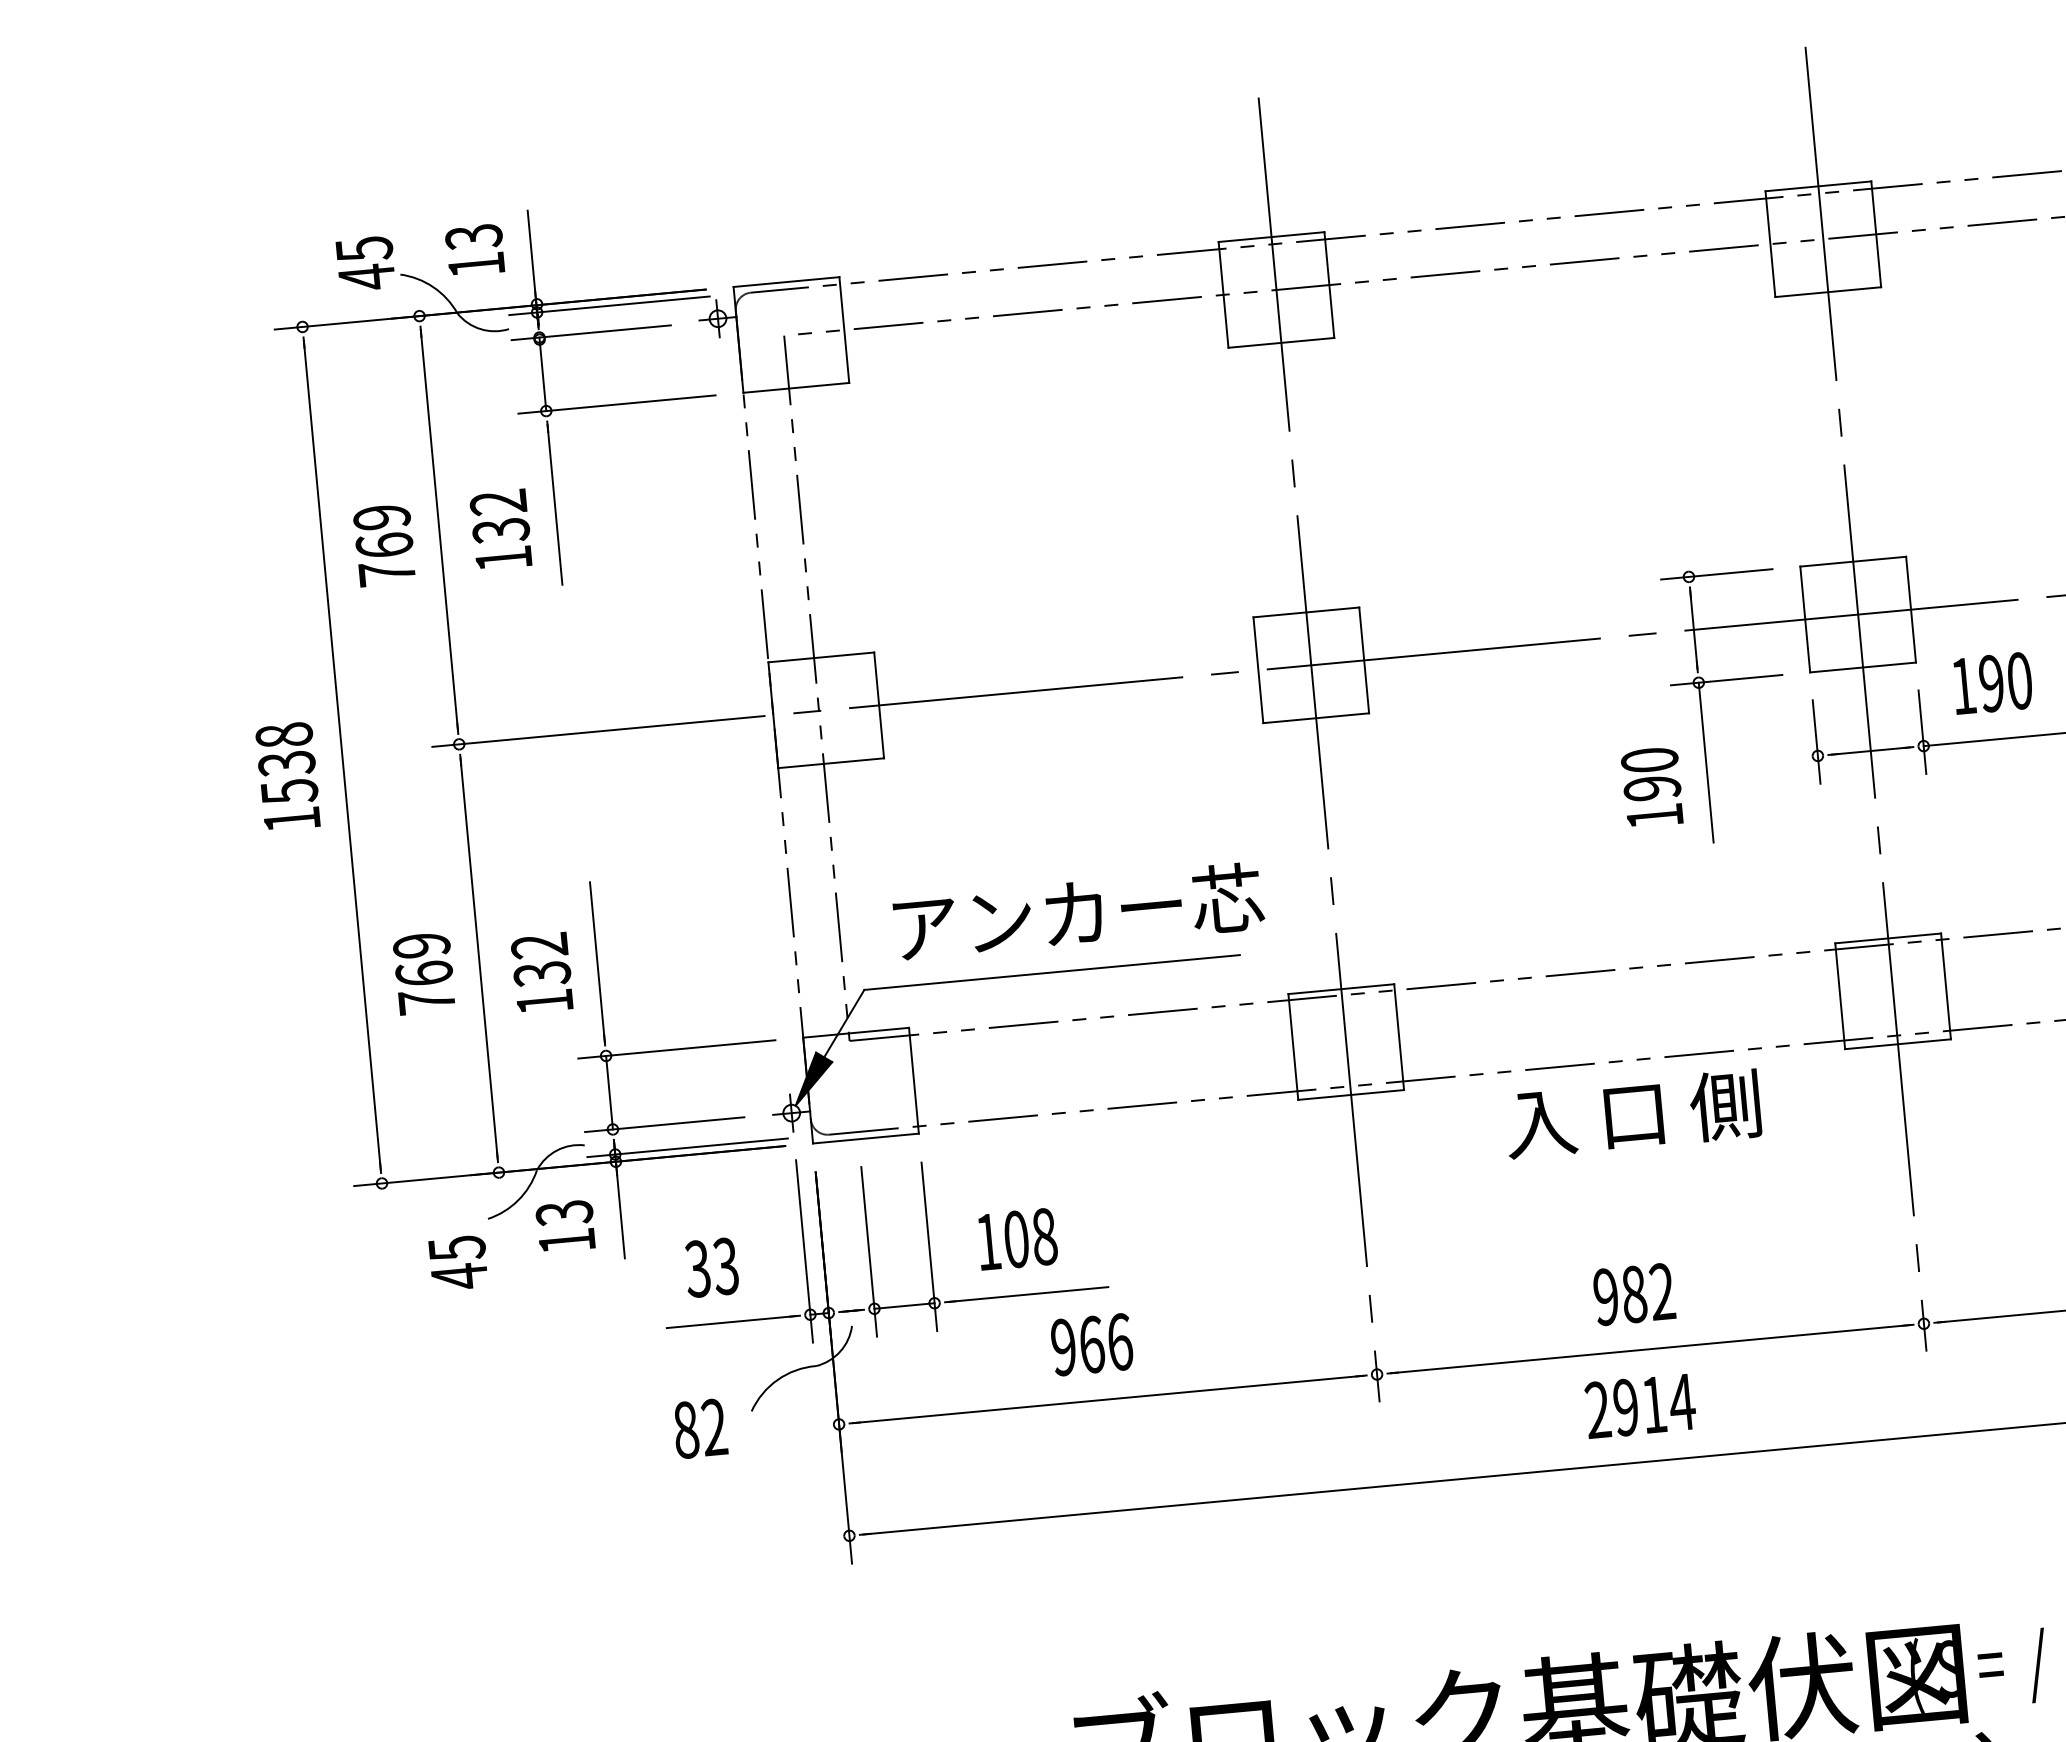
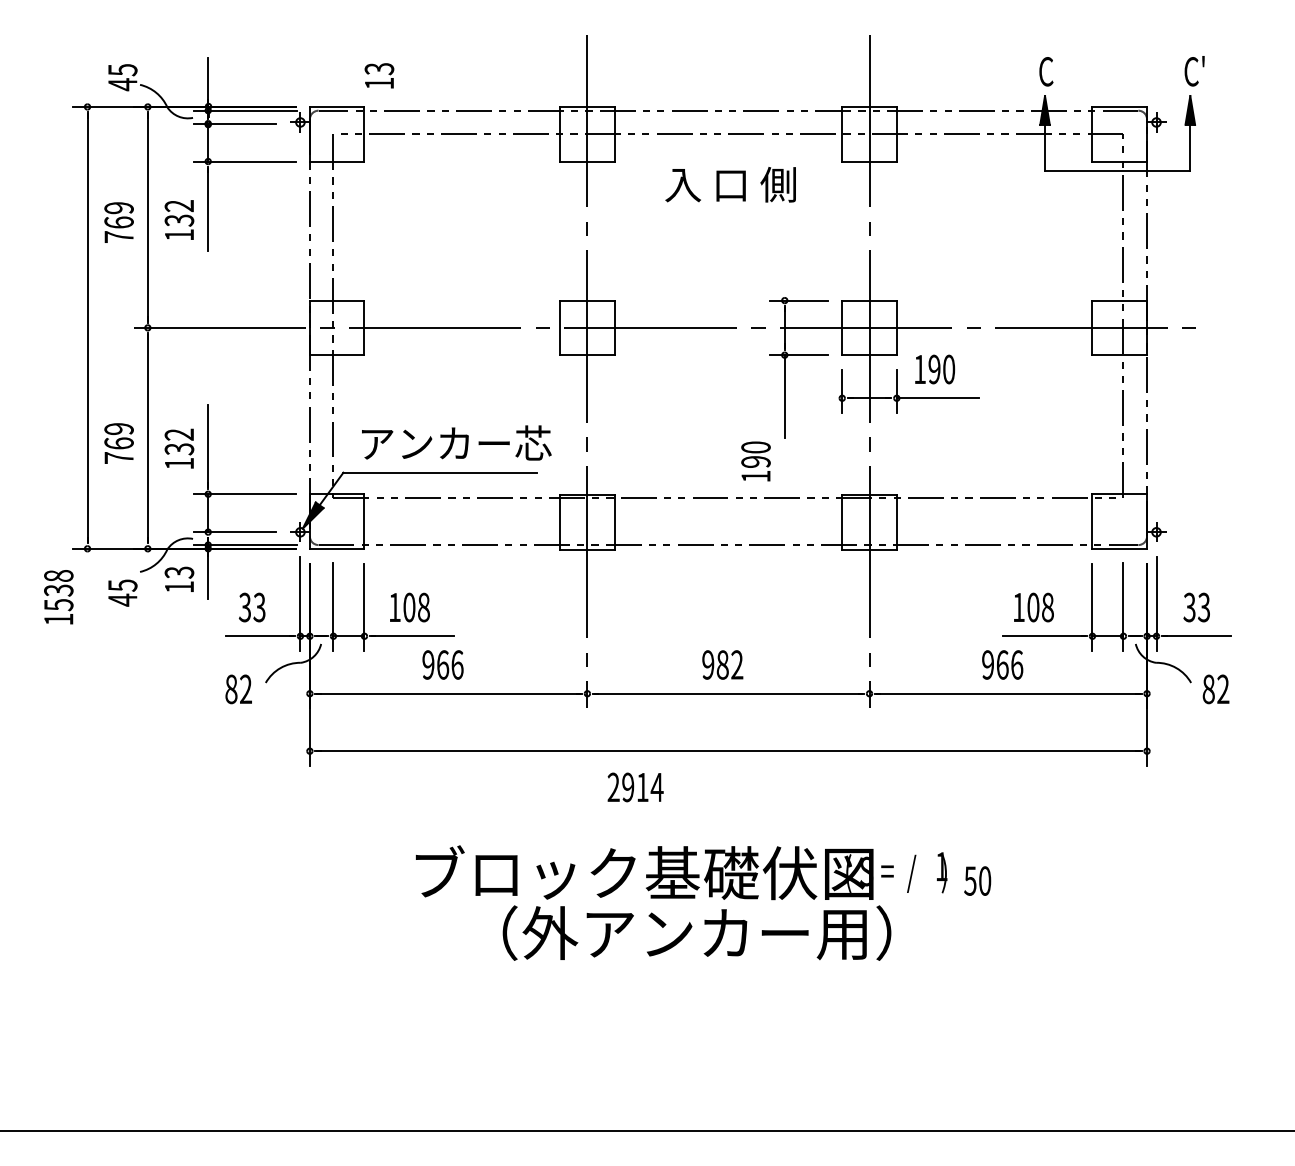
text: (475, 249) -> (379, 75), moved
text: (287, 777) -> (58, 597), moved
text: (1651, 787) -> (755, 461), moved
text: (1632, 1113) -> (730, 184), moved
text: (1640, 1406) -> (635, 787), moved

